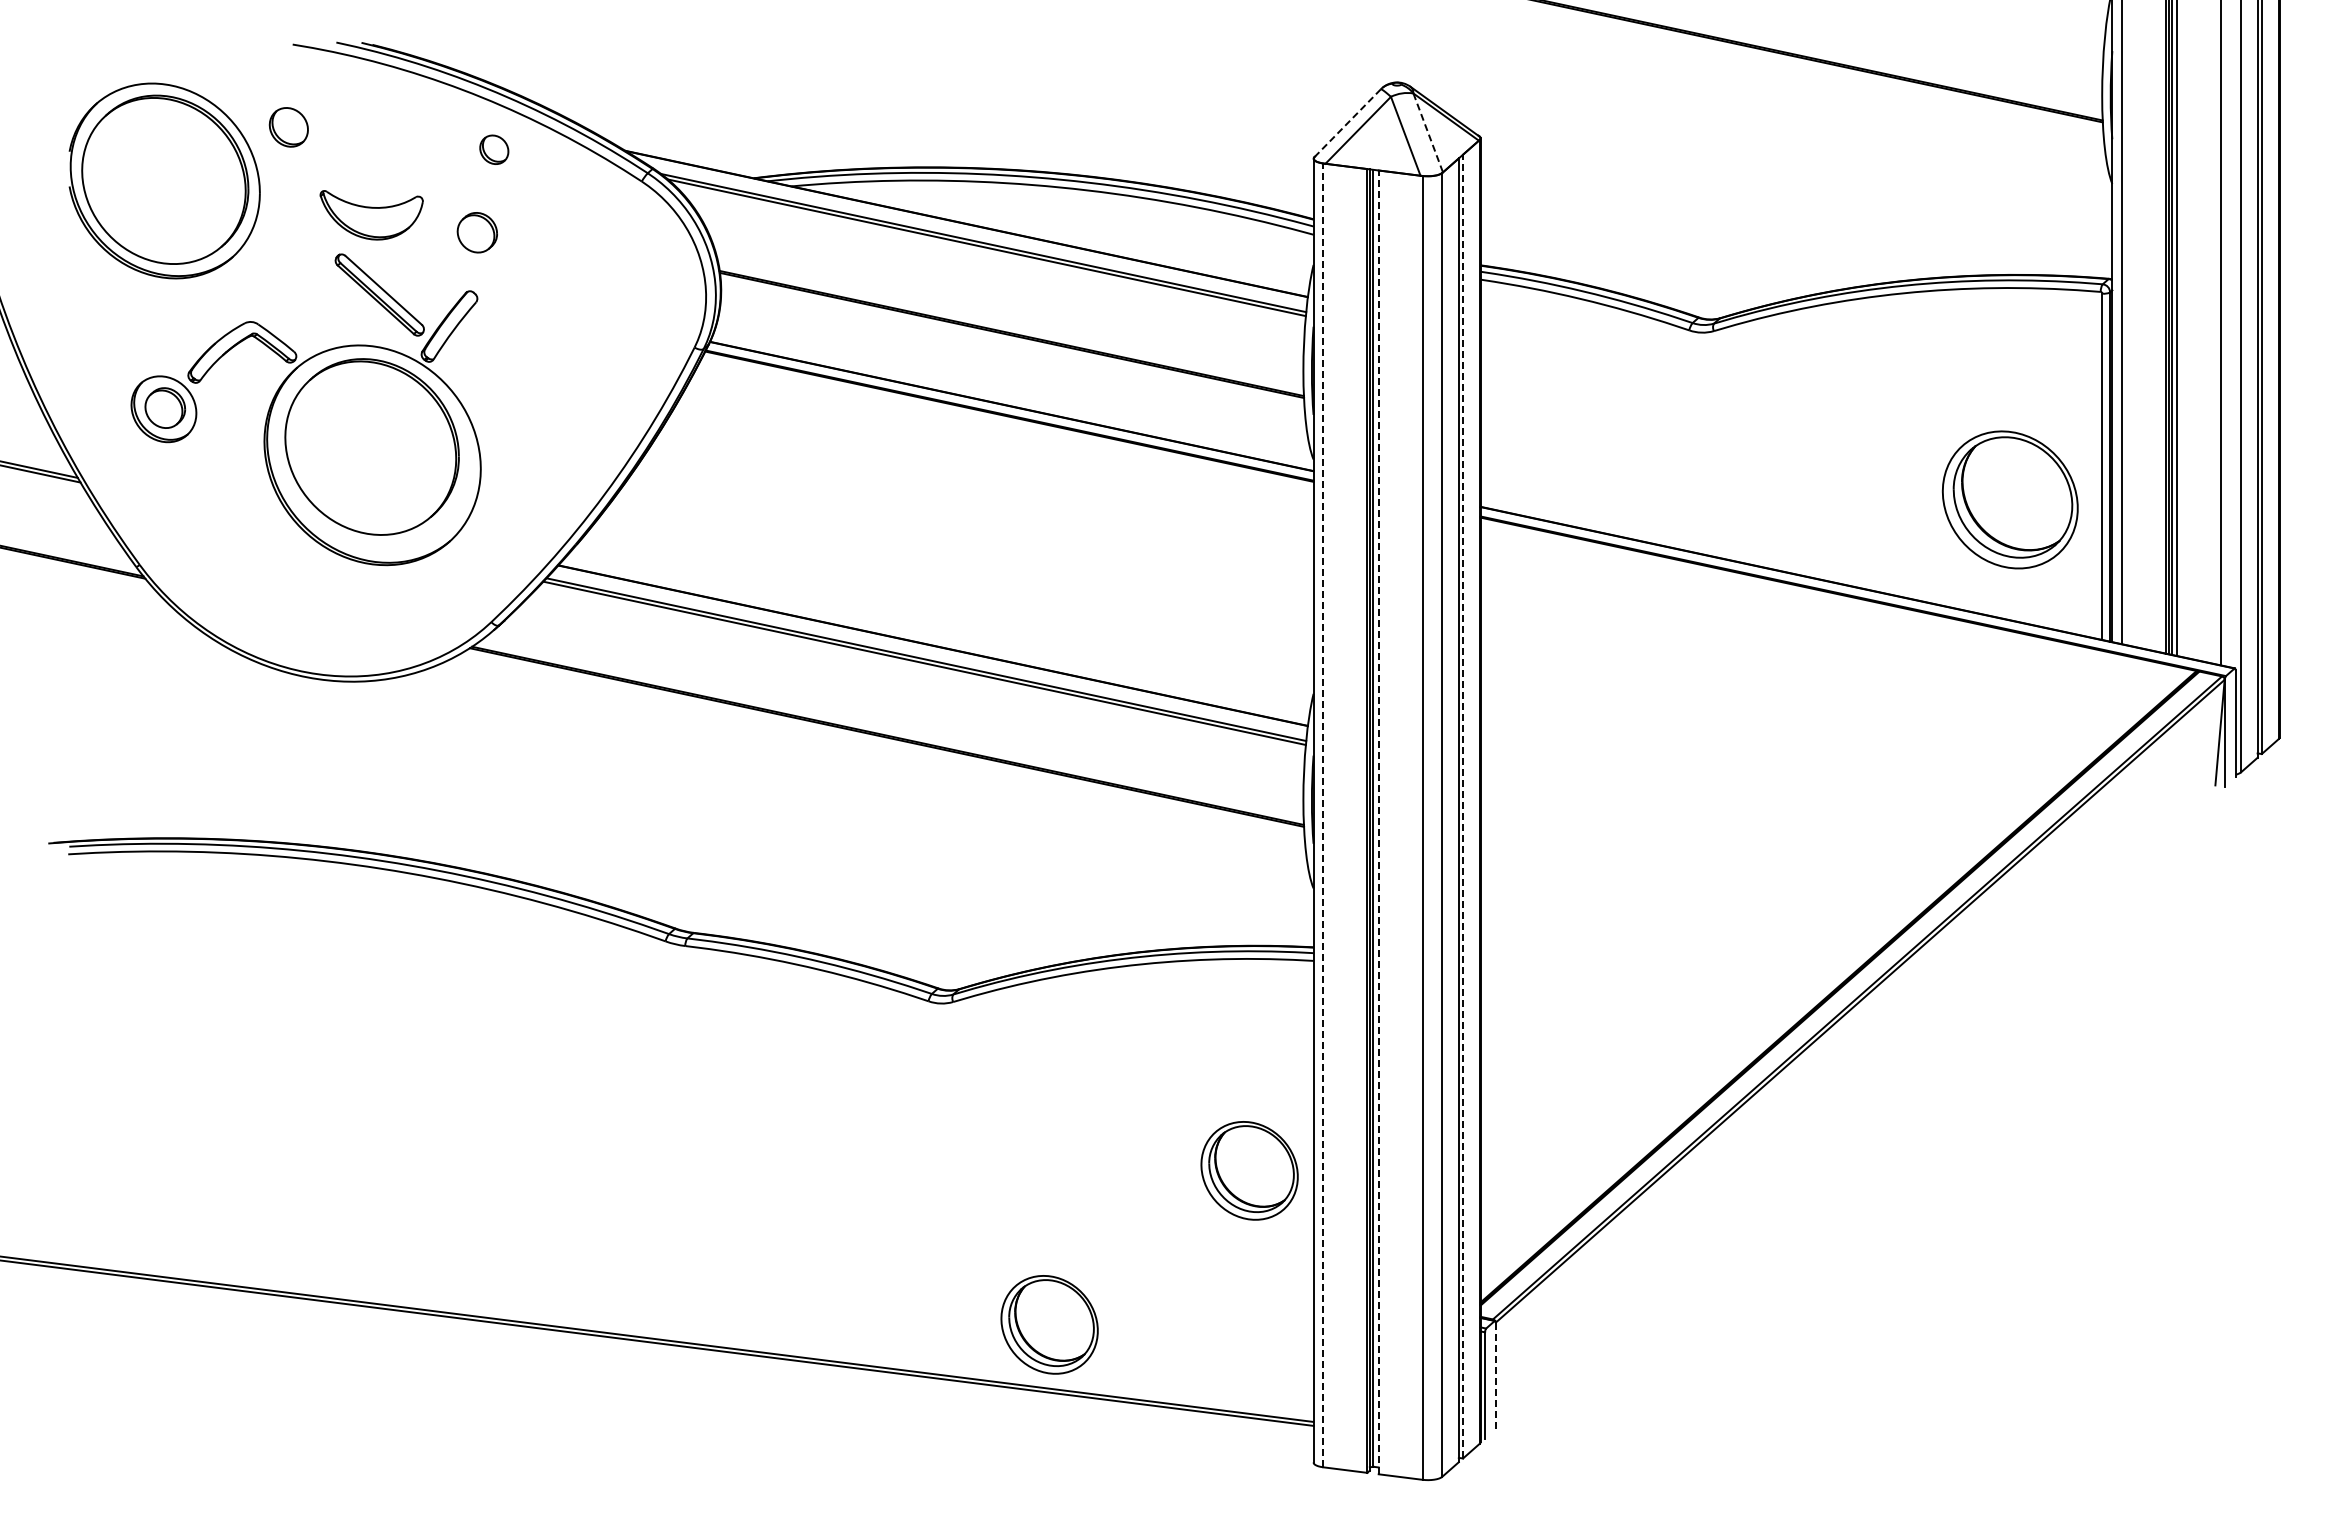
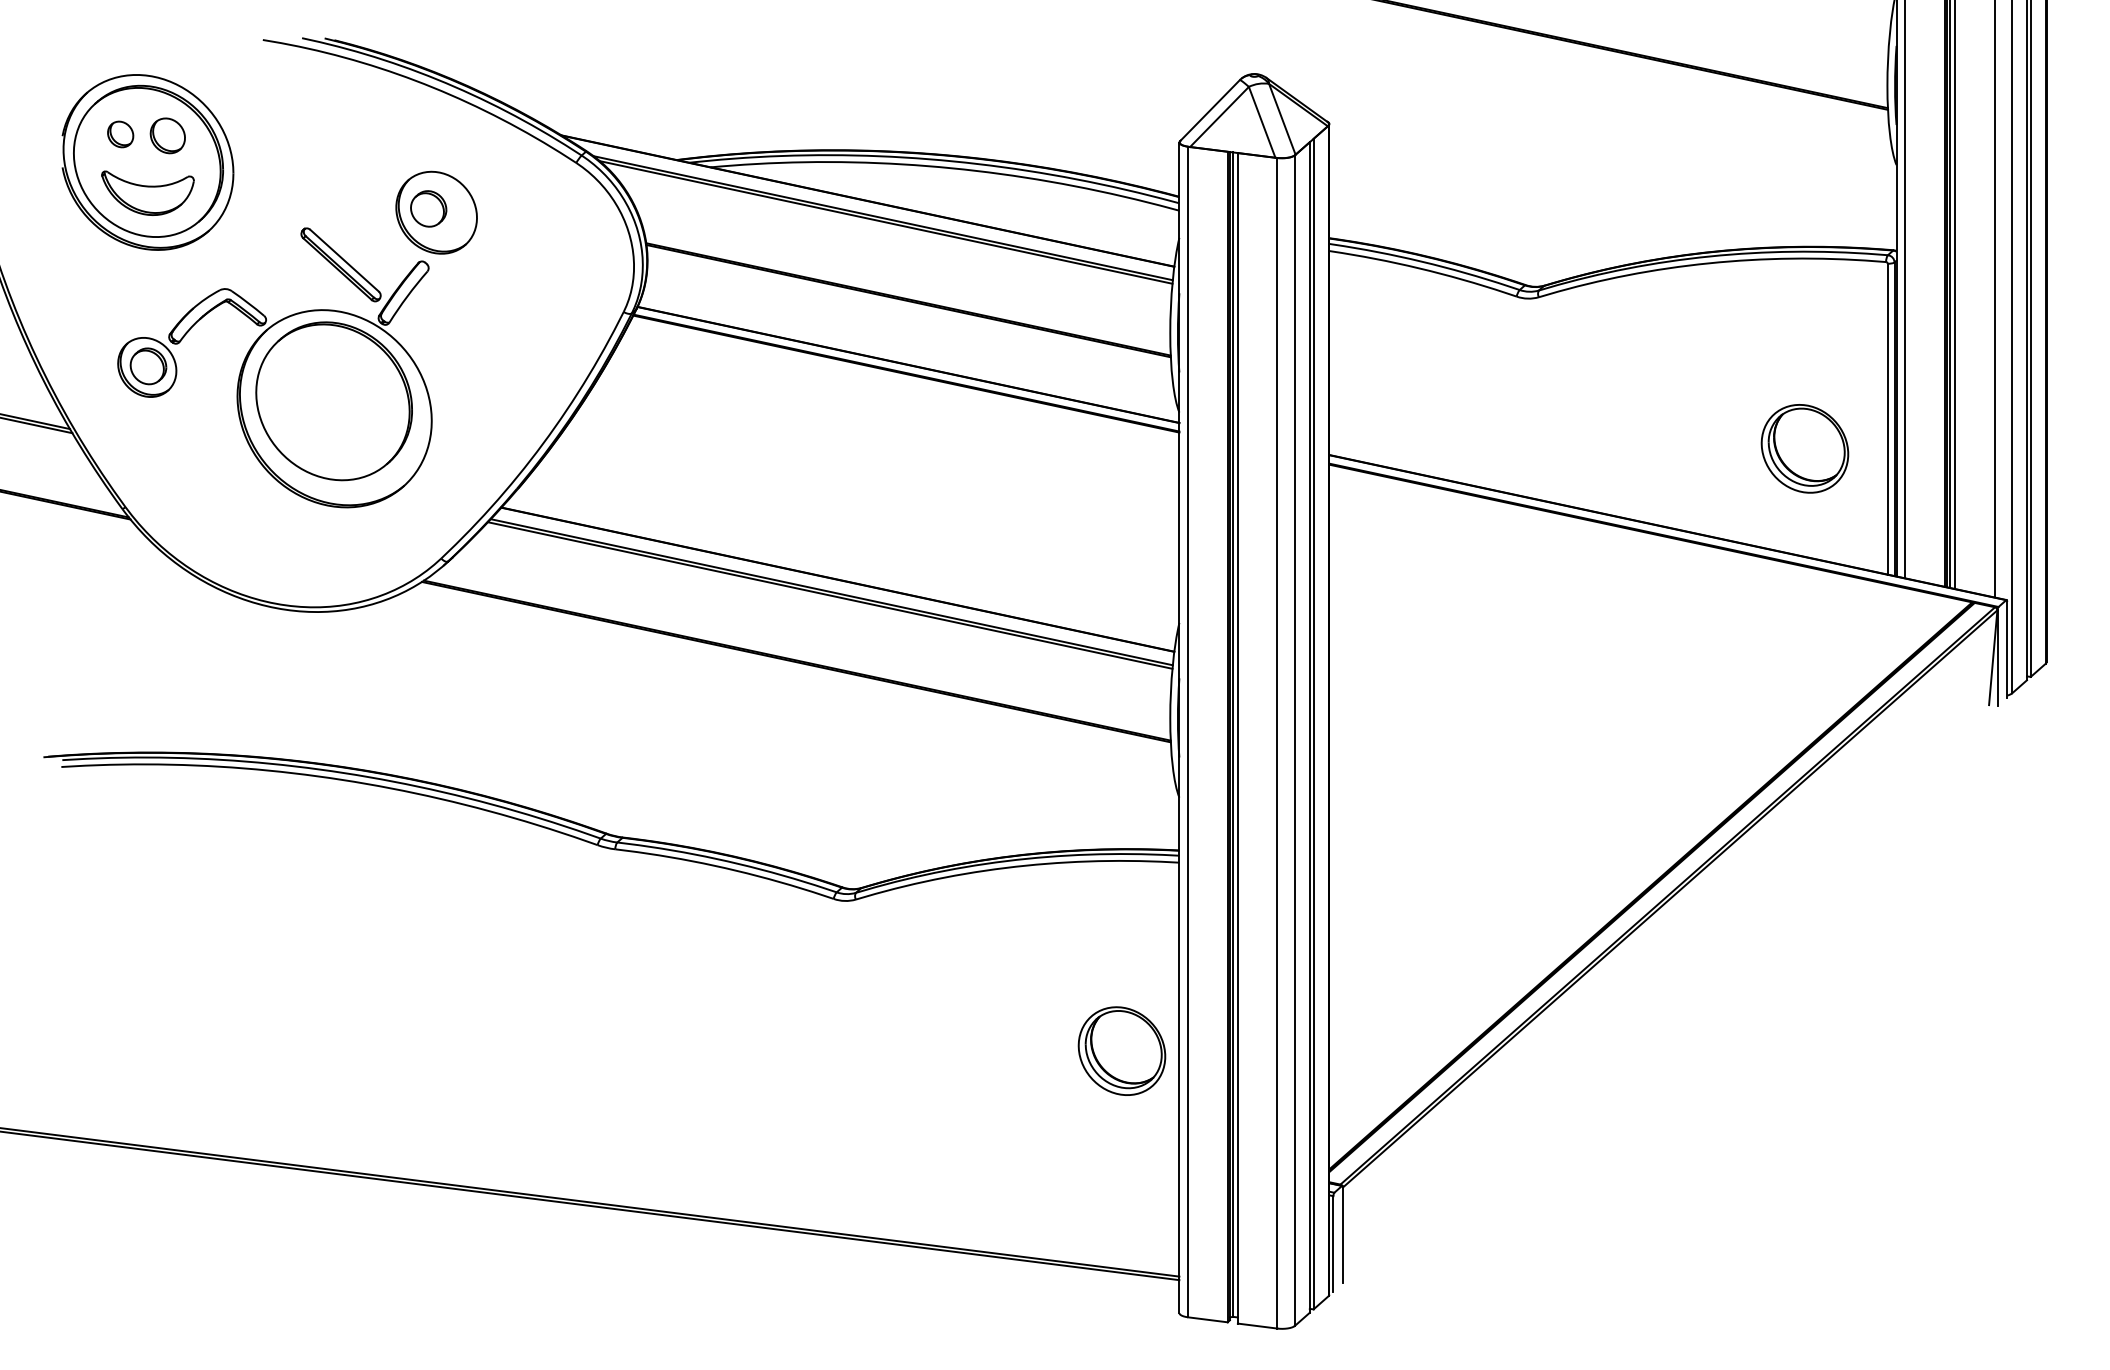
line: (1347, 123) -> (1209, 110), dashed -> solid
part: (288, 127) -> (167, 135), moved
line: (1428, 133) -> (1282, 119), dashed -> solid
part: (494, 149) -> (120, 134), moved
part: (371, 215) -> (147, 193), moved
part: (486, 236) -> (436, 212), added
part: (2010, 499) -> (1805, 448), size x0.71
line: (1463, 806) -> (1314, 724), dashed -> solid
line: (1323, 815) -> (1188, 732), dashed -> solid
line: (1378, 822) -> (1237, 738), dashed -> solid
part: (1049, 1324) -> (942, 1189), removed
line: (1495, 1376) -> (1342, 1235), dashed -> solid

